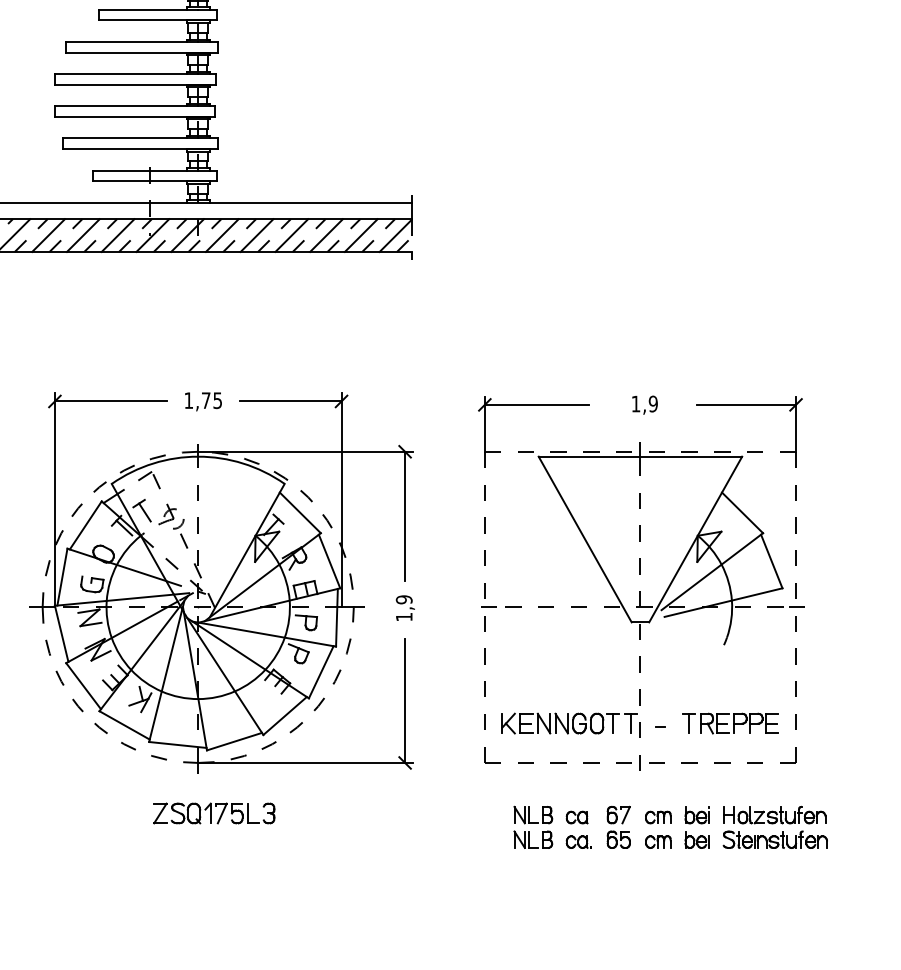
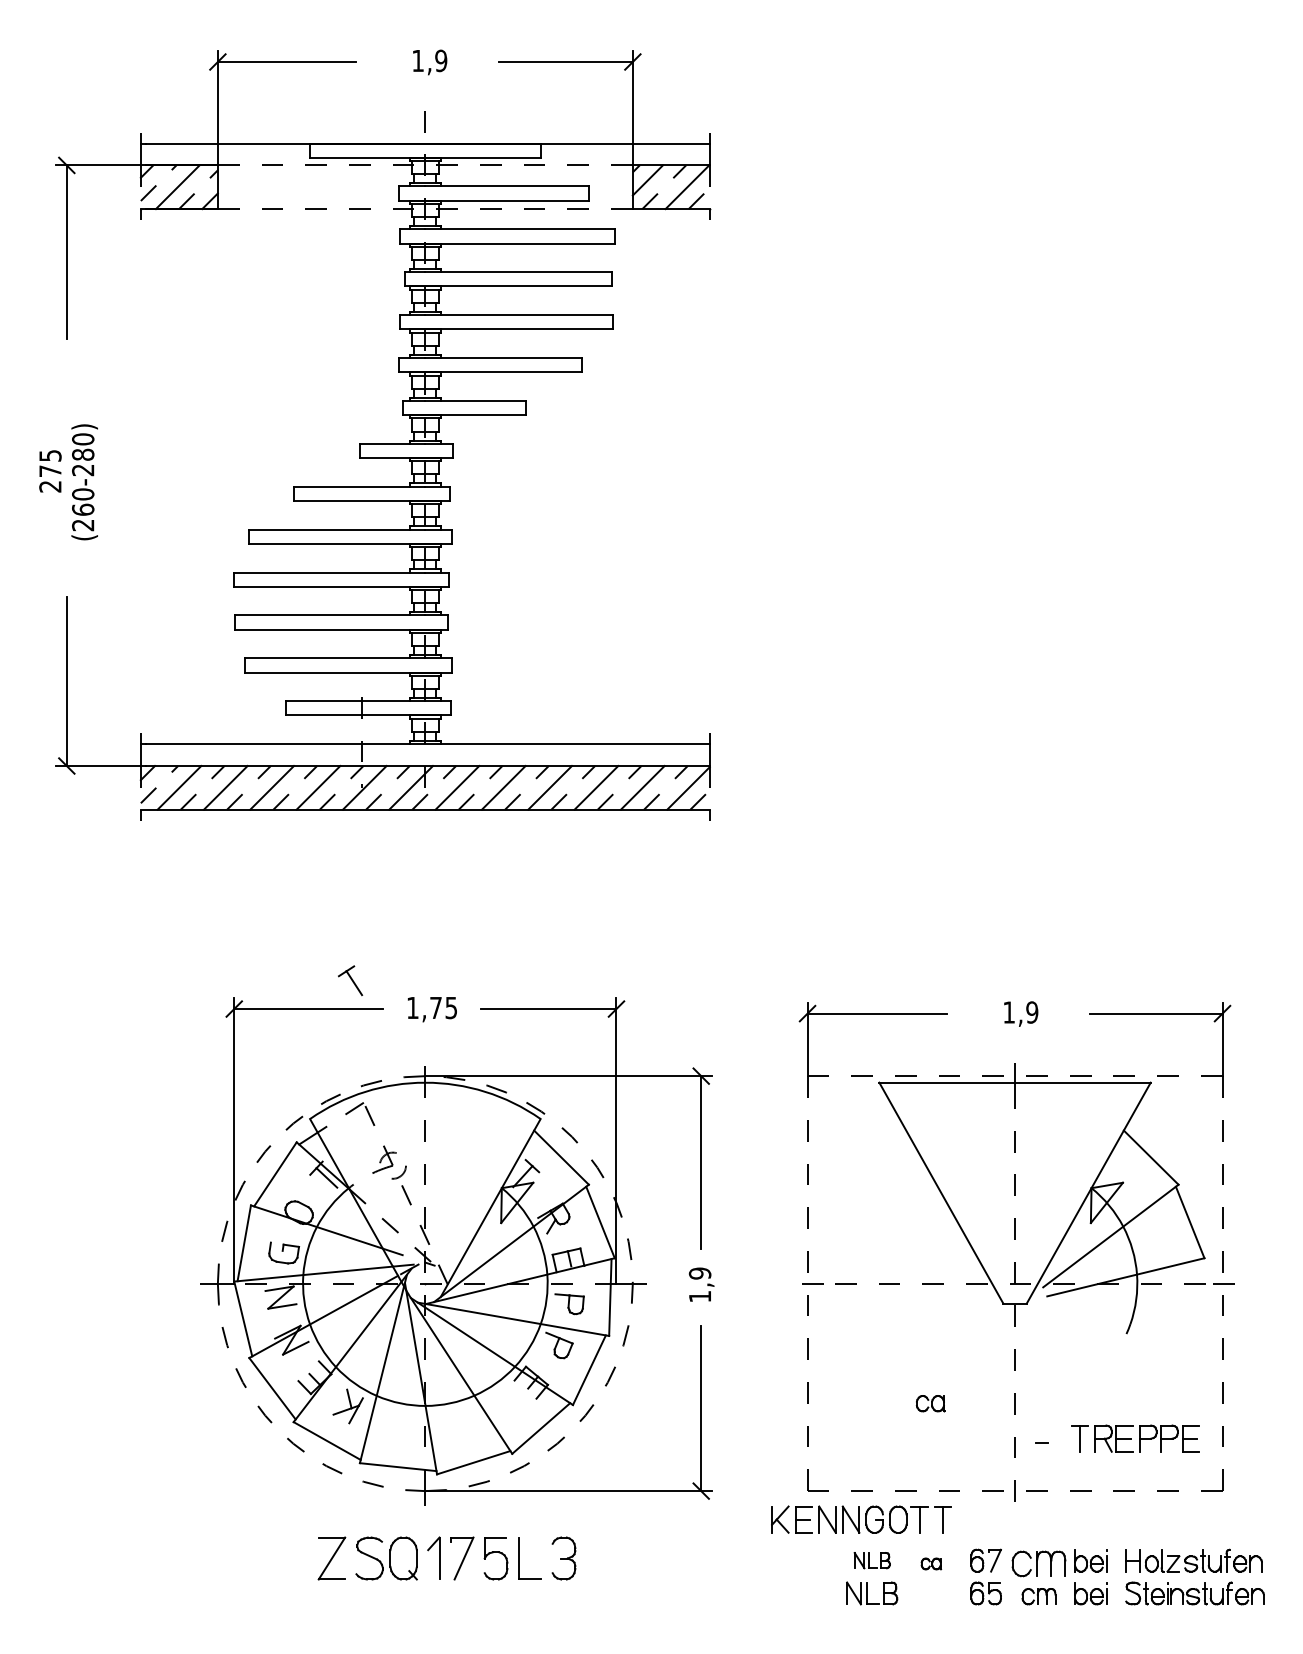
part: (142, 510) -> (350, 980), moved
part: (569, 723) -> (861, 1519), moved
part: (214, 813) -> (446, 1558), size x1.6
part: (533, 814) -> (872, 1560), size x0.7
part: (578, 817) -> (932, 1563), size x0.7
part: (658, 817) -> (1038, 1563), size x1.6
part: (577, 841) -> (930, 1403), moved

